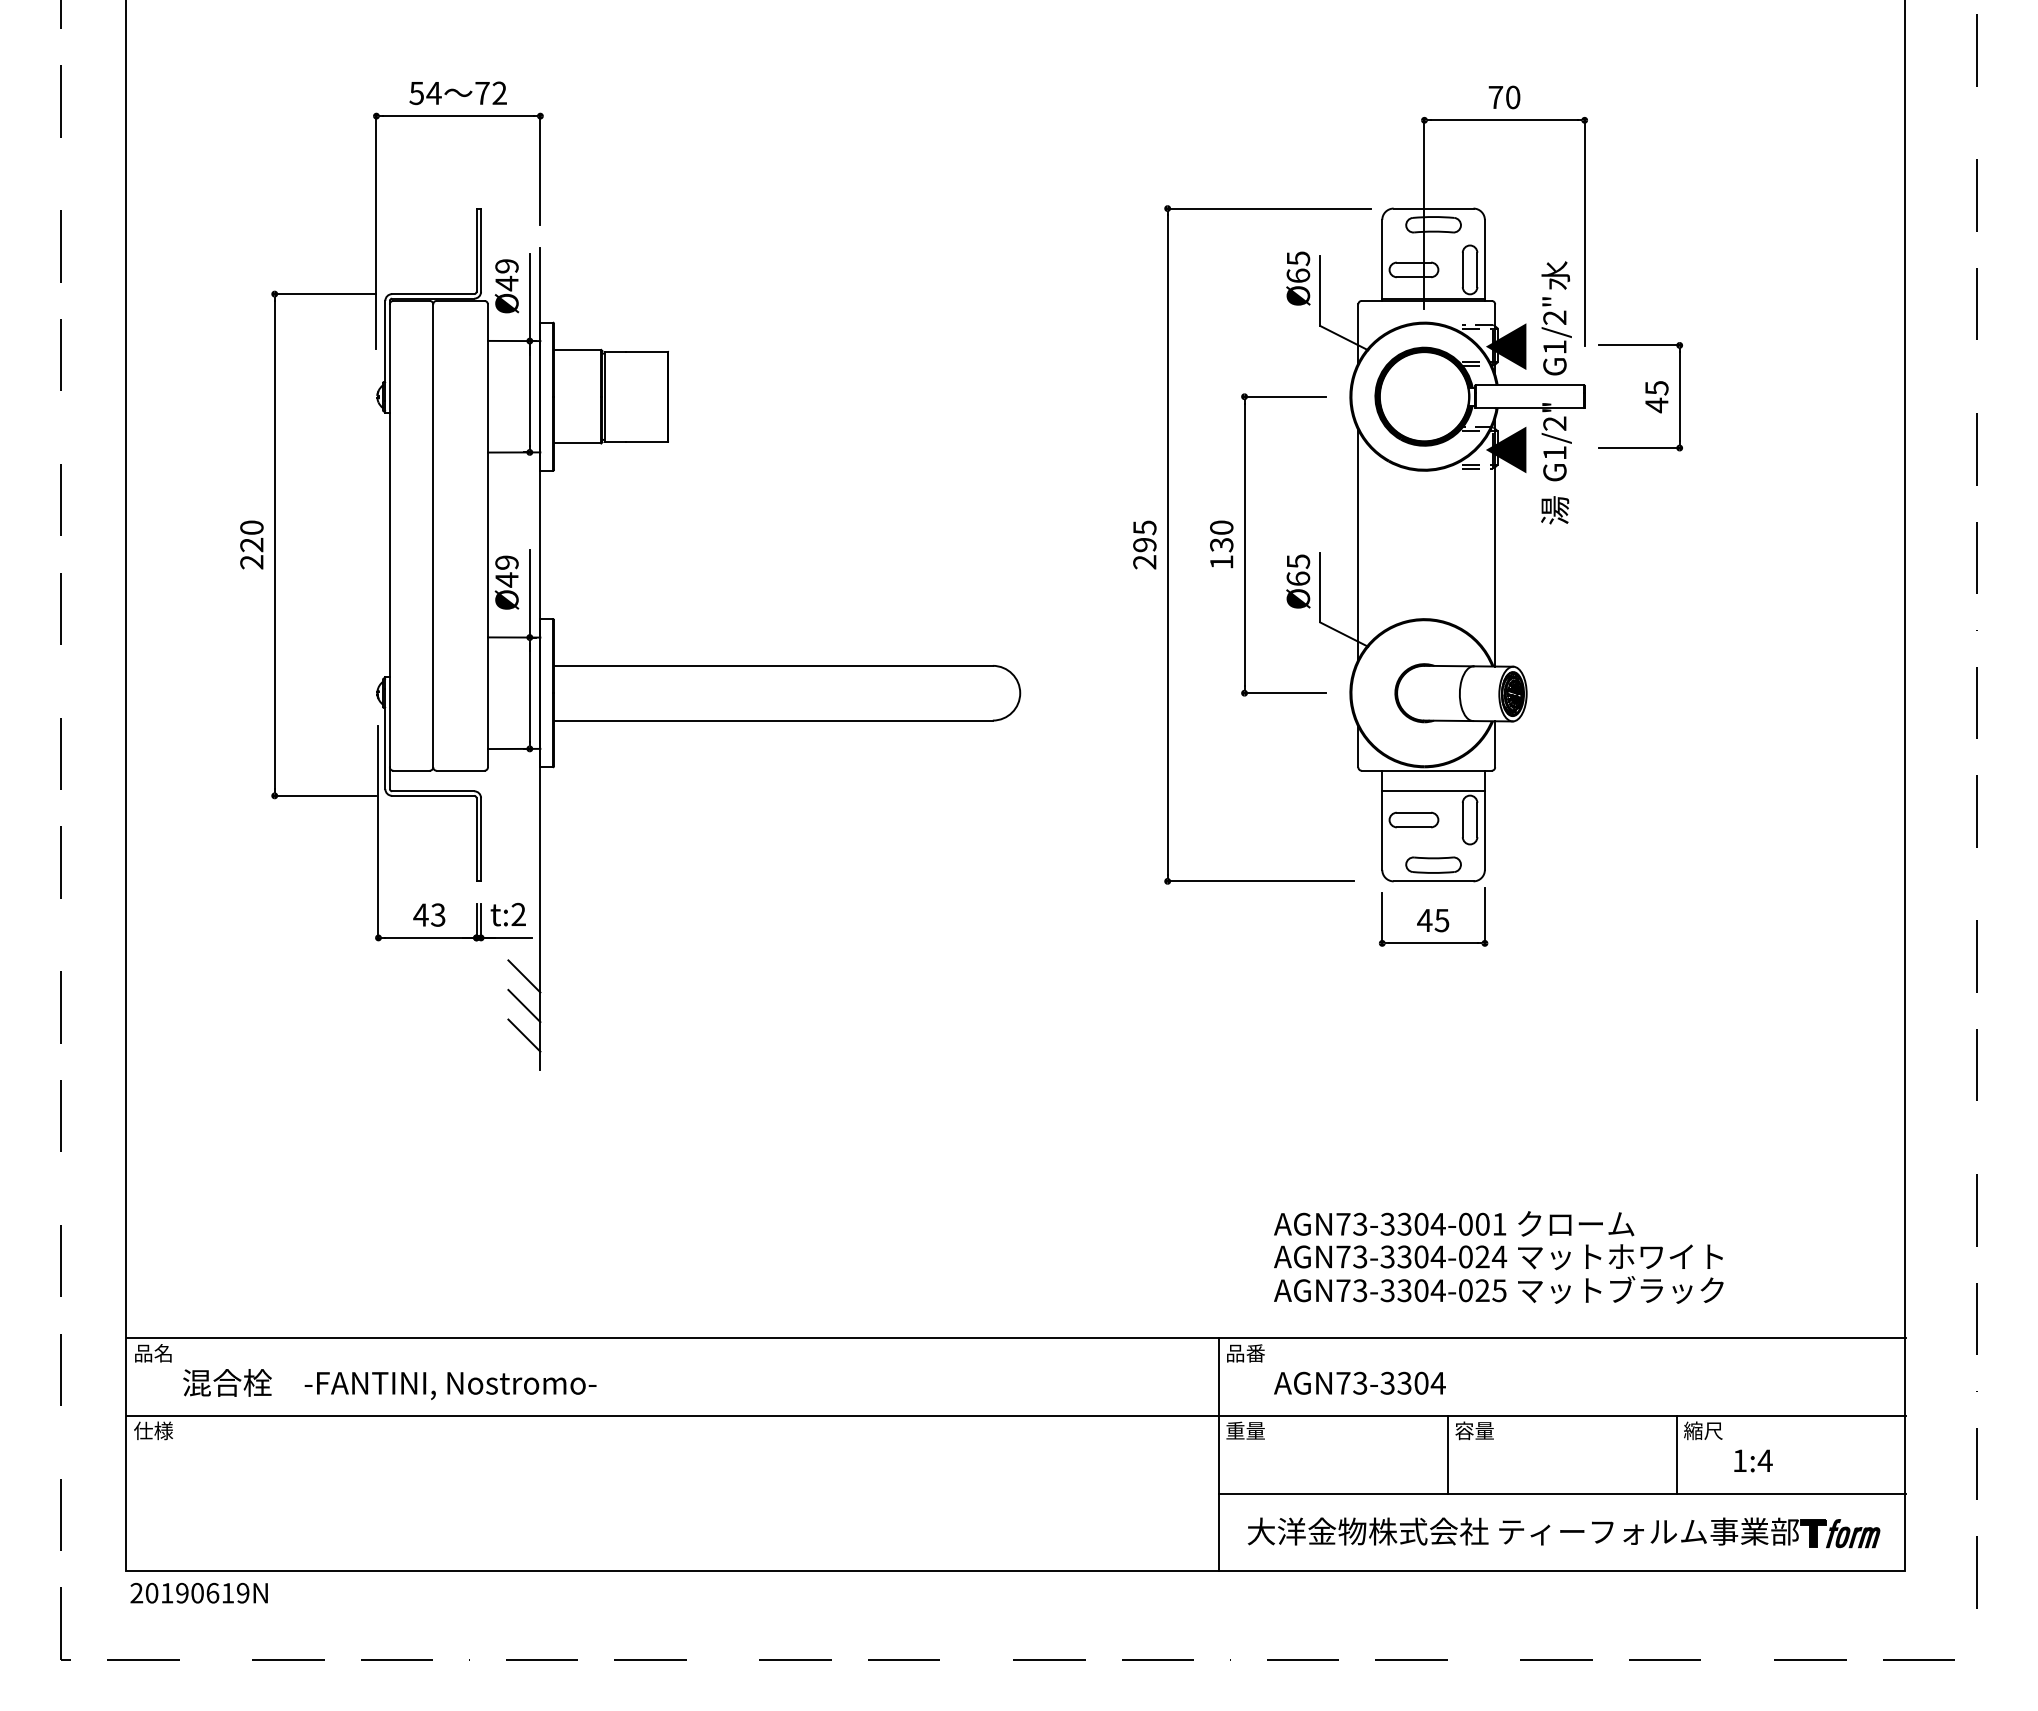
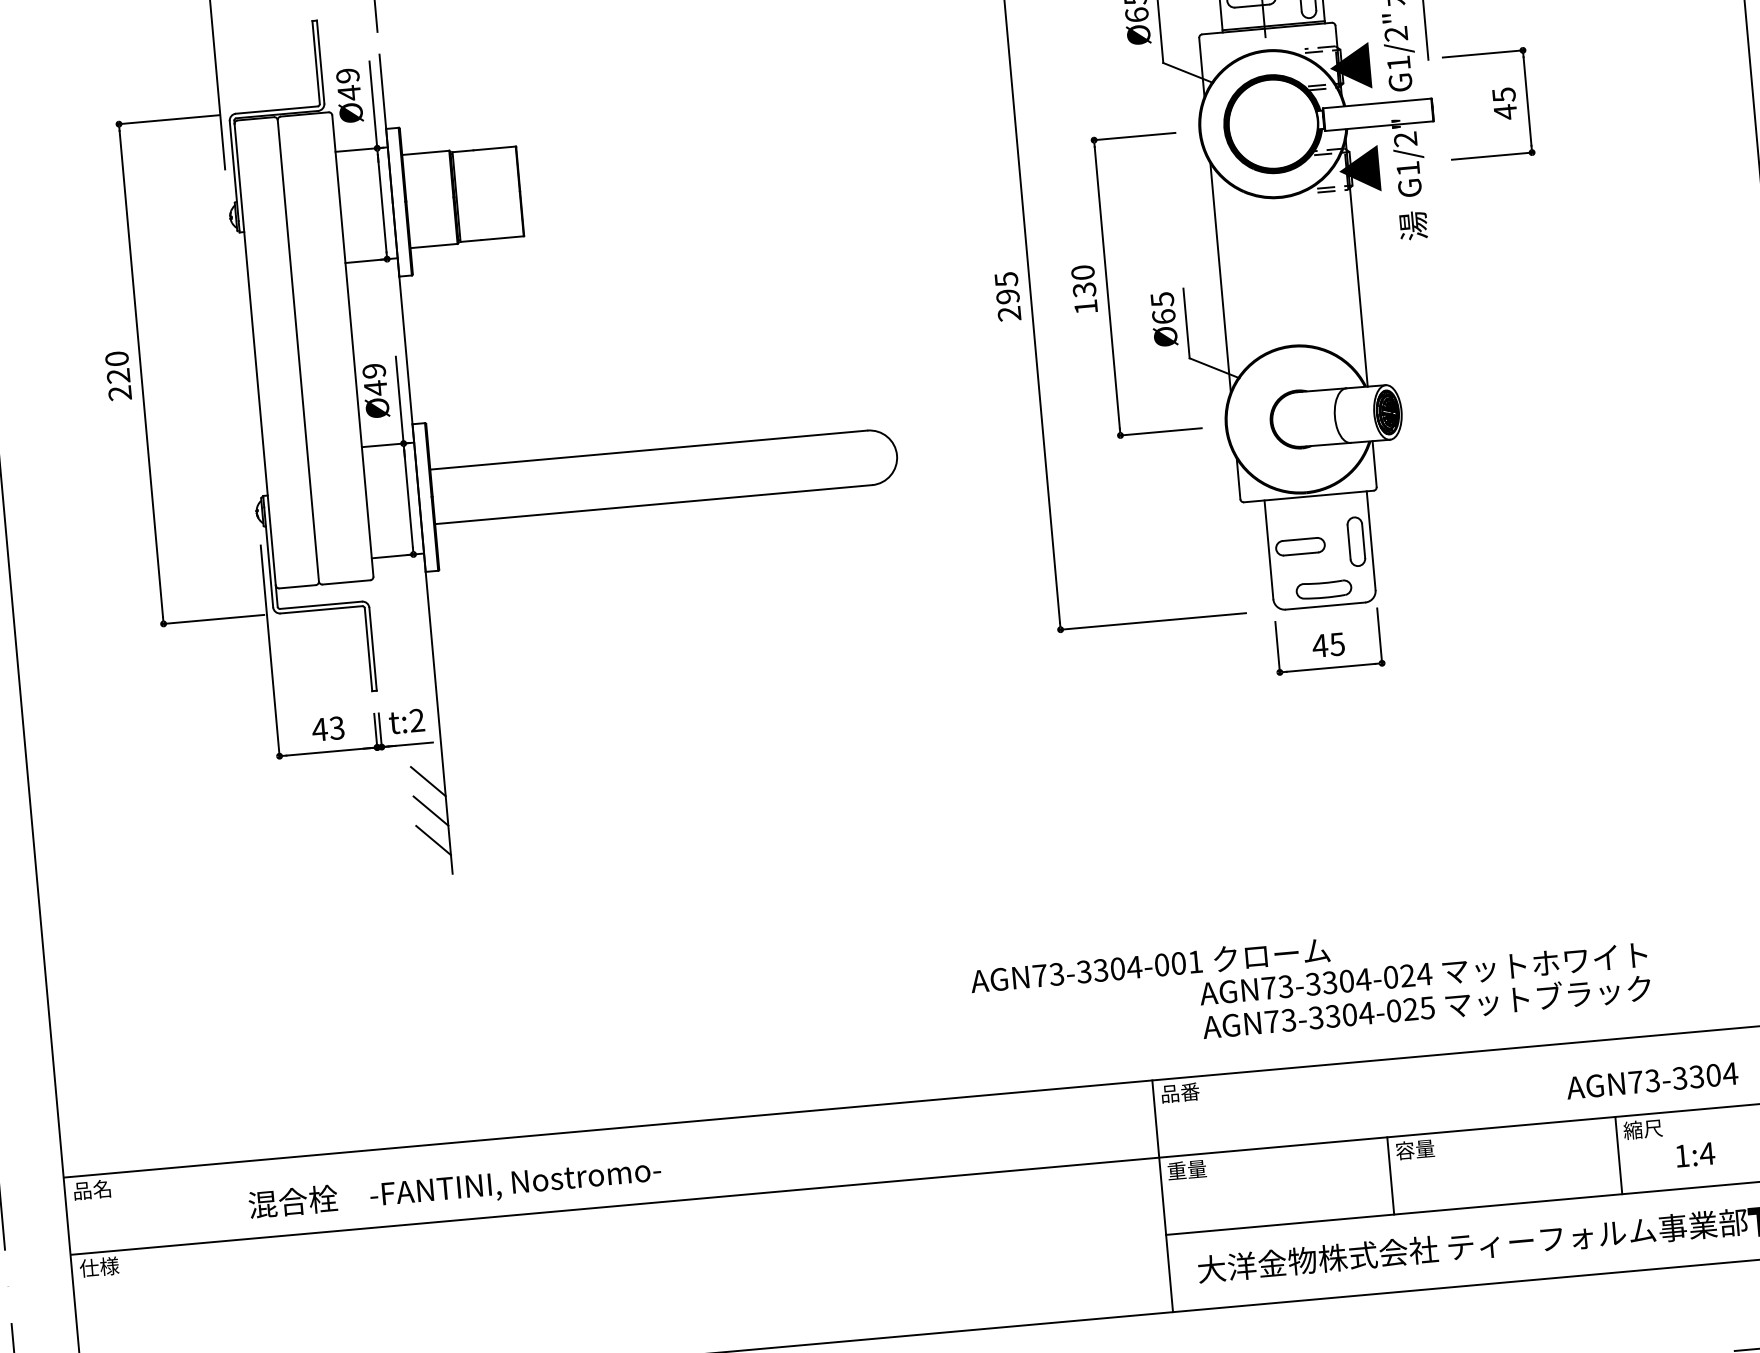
line: (1433, 791) -> (1317, 516), removed
text: (1454, 1223) -> (1150, 965), moved
text: (1359, 1382) -> (1651, 1080), moved
text: (389, 1384) -> (454, 1188), moved

